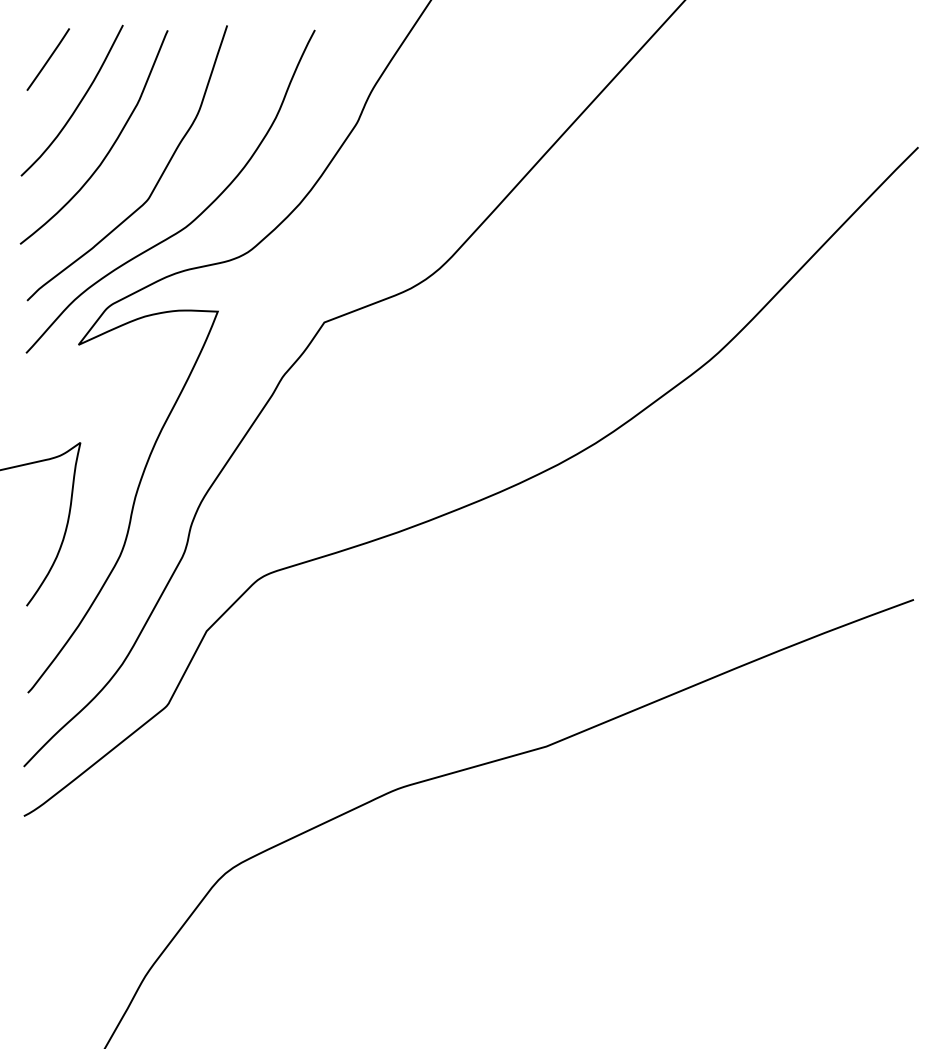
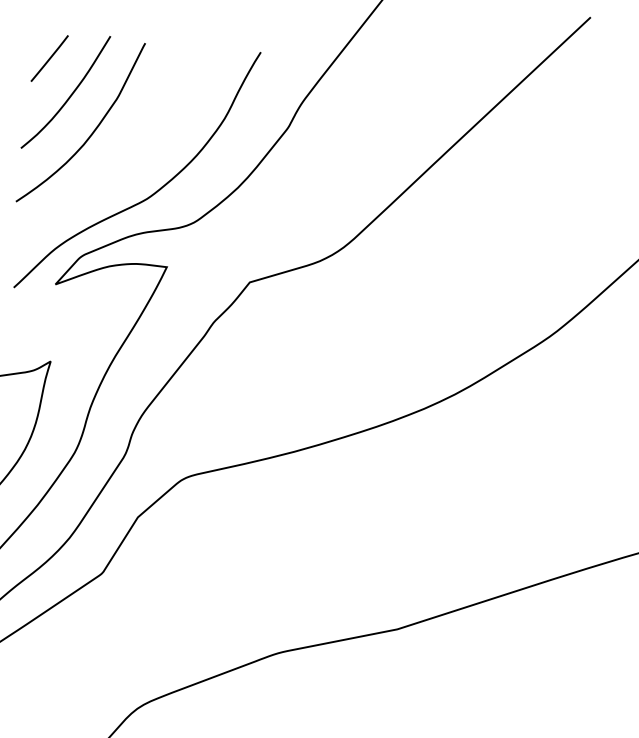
curve: (157, 180) -> (127, 160), removed

